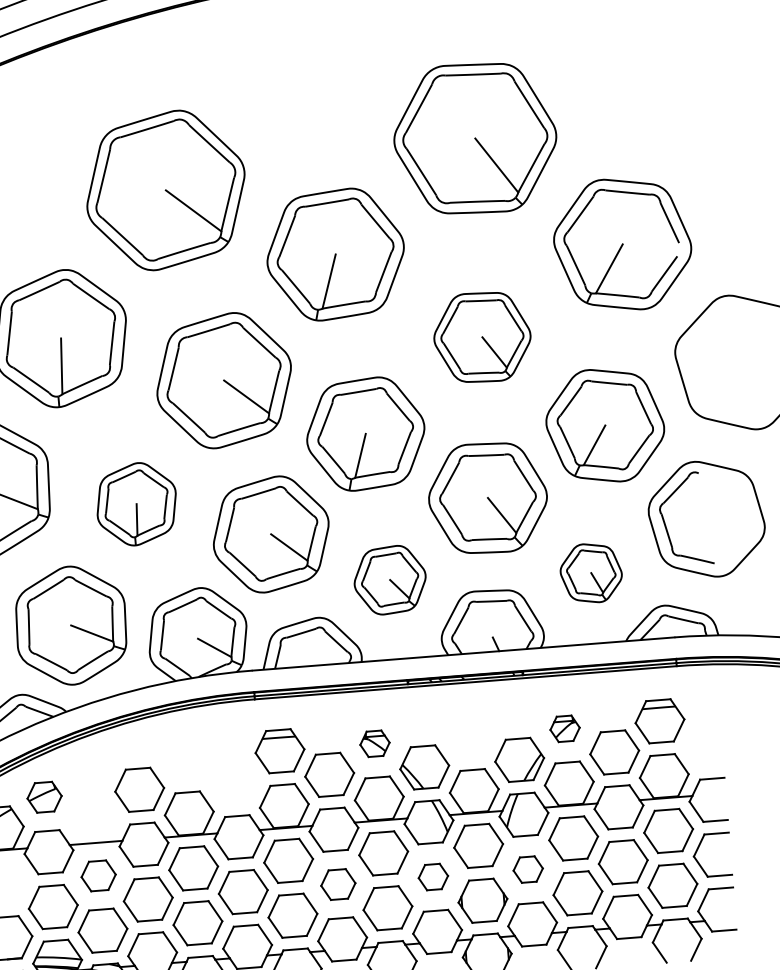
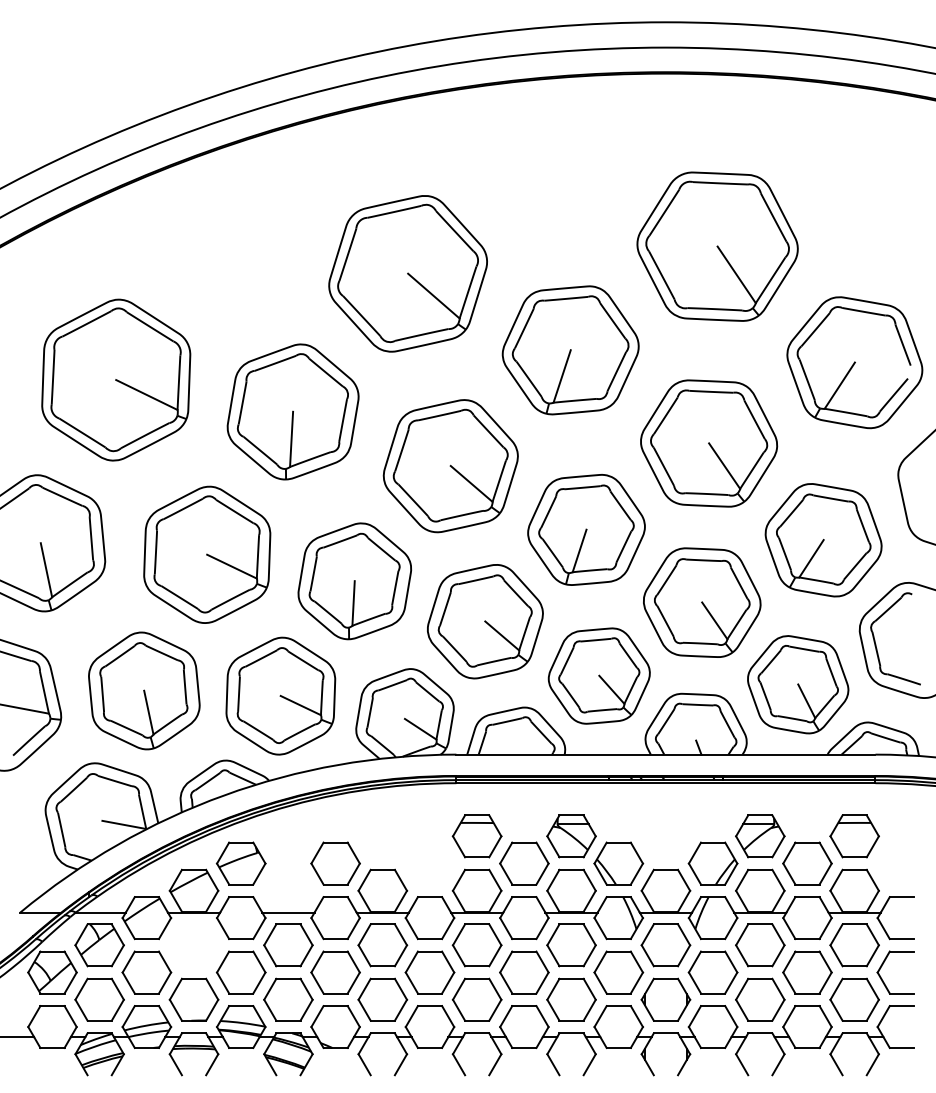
part: (482, 337) -> (709, 443), size x1.43
part: (136, 504) -> (354, 581), size x1.43
part: (591, 572) -> (798, 684), size x1.67
part: (389, 579) -> (598, 675), size x1.43
part: (565, 728) -> (760, 836), size x1.67
part: (374, 743) -> (571, 836), size x1.67
part: (43, 797) -> (240, 863), size x1.43
part: (527, 869) -> (712, 972), size x1.67
part: (98, 876) -> (288, 945), size x1.43
part: (433, 877) -> (618, 972), size x1.67
part: (338, 884) -> (524, 972), size x1.43

